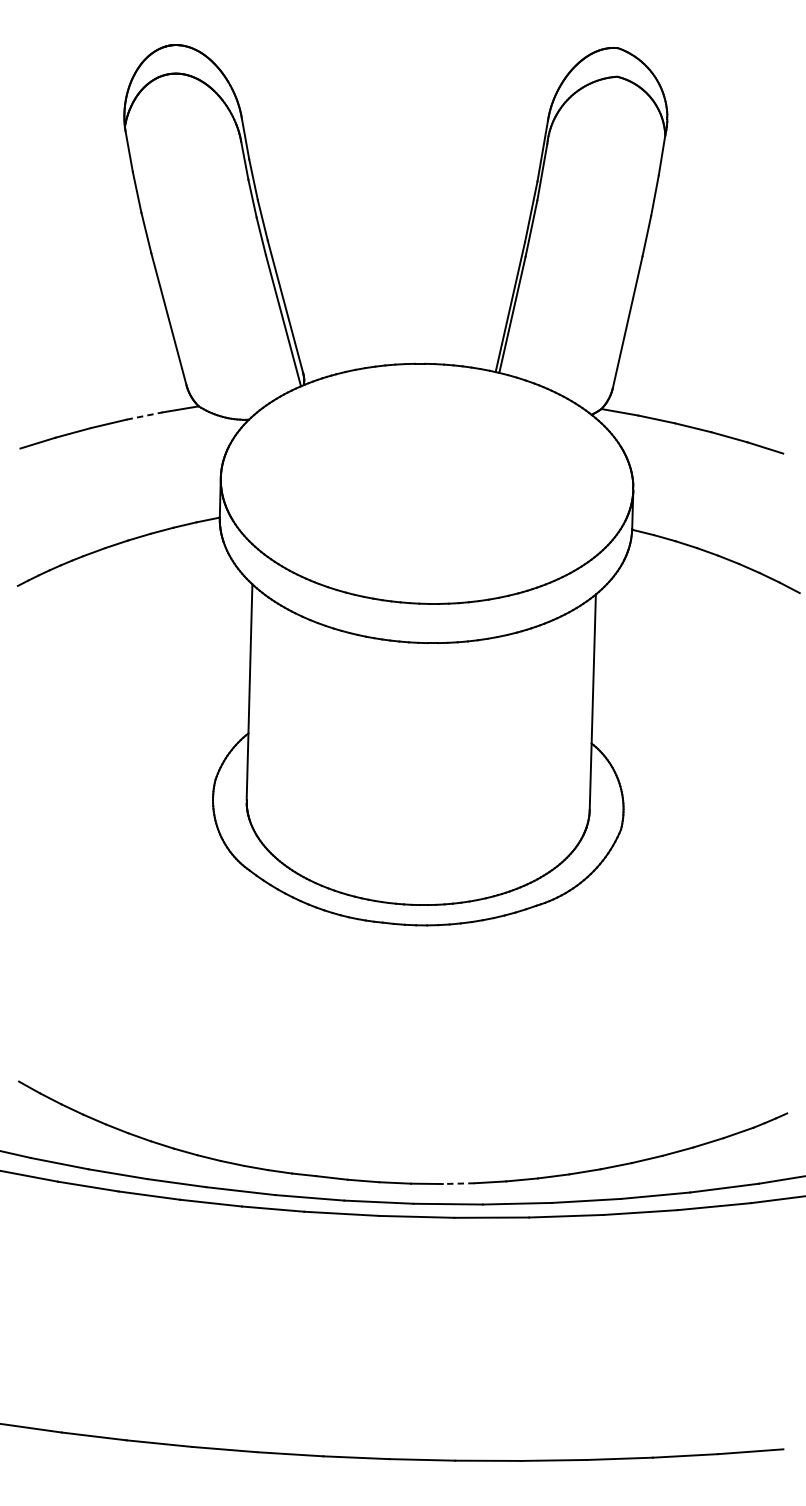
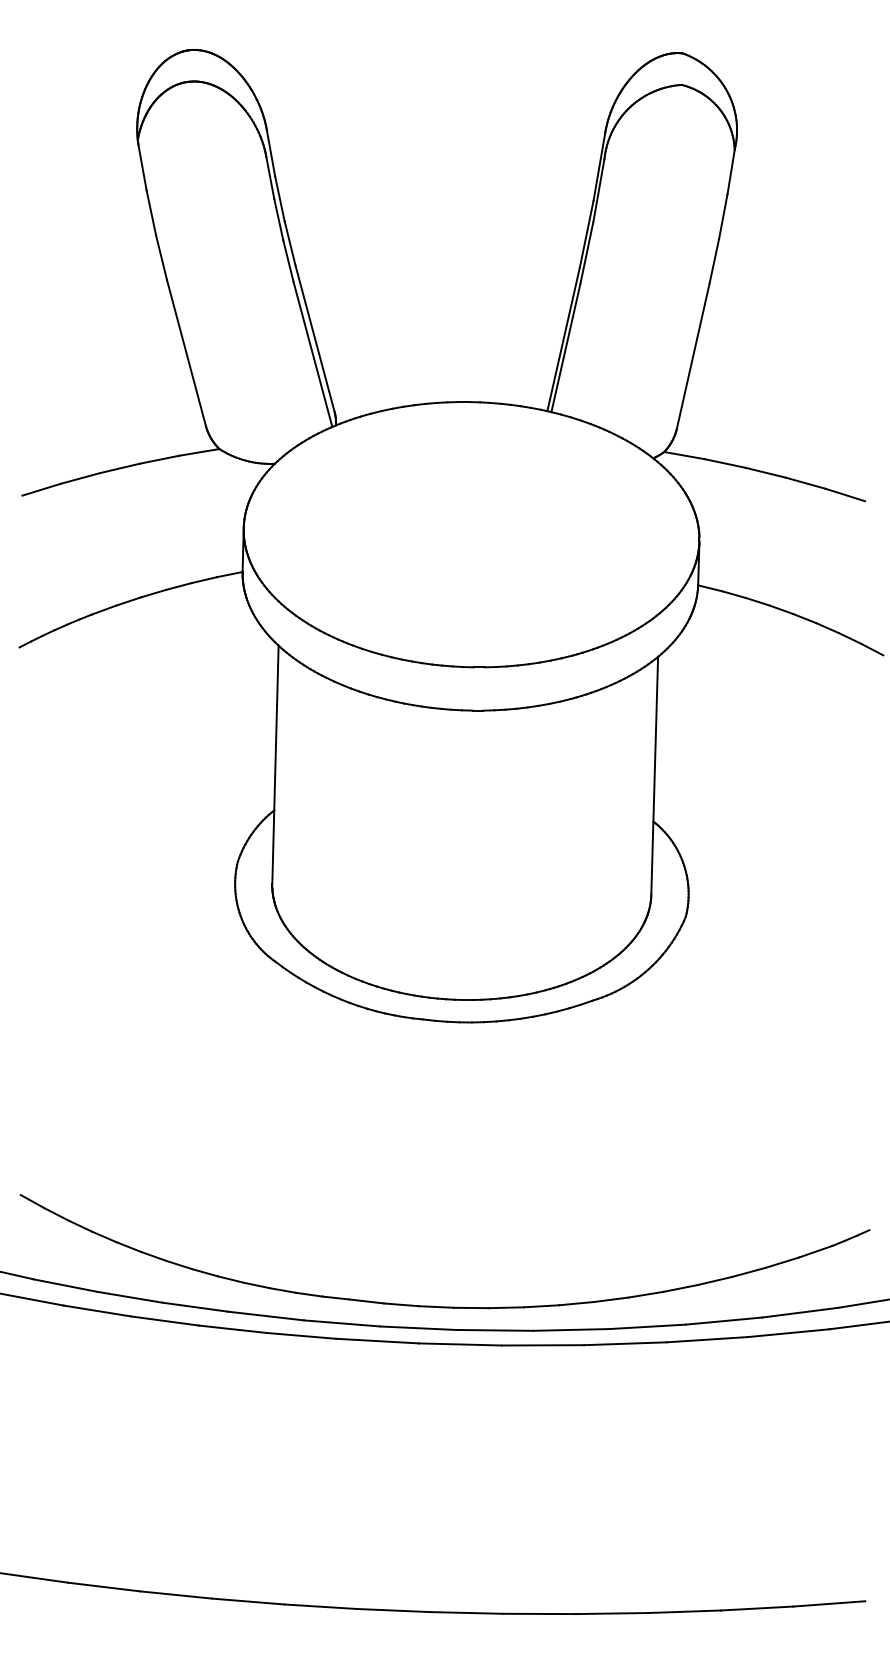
line: (145, 415) -> (160, 459), dashed -> solid
line: (458, 1183) -> (506, 1307), dashed -> solid

